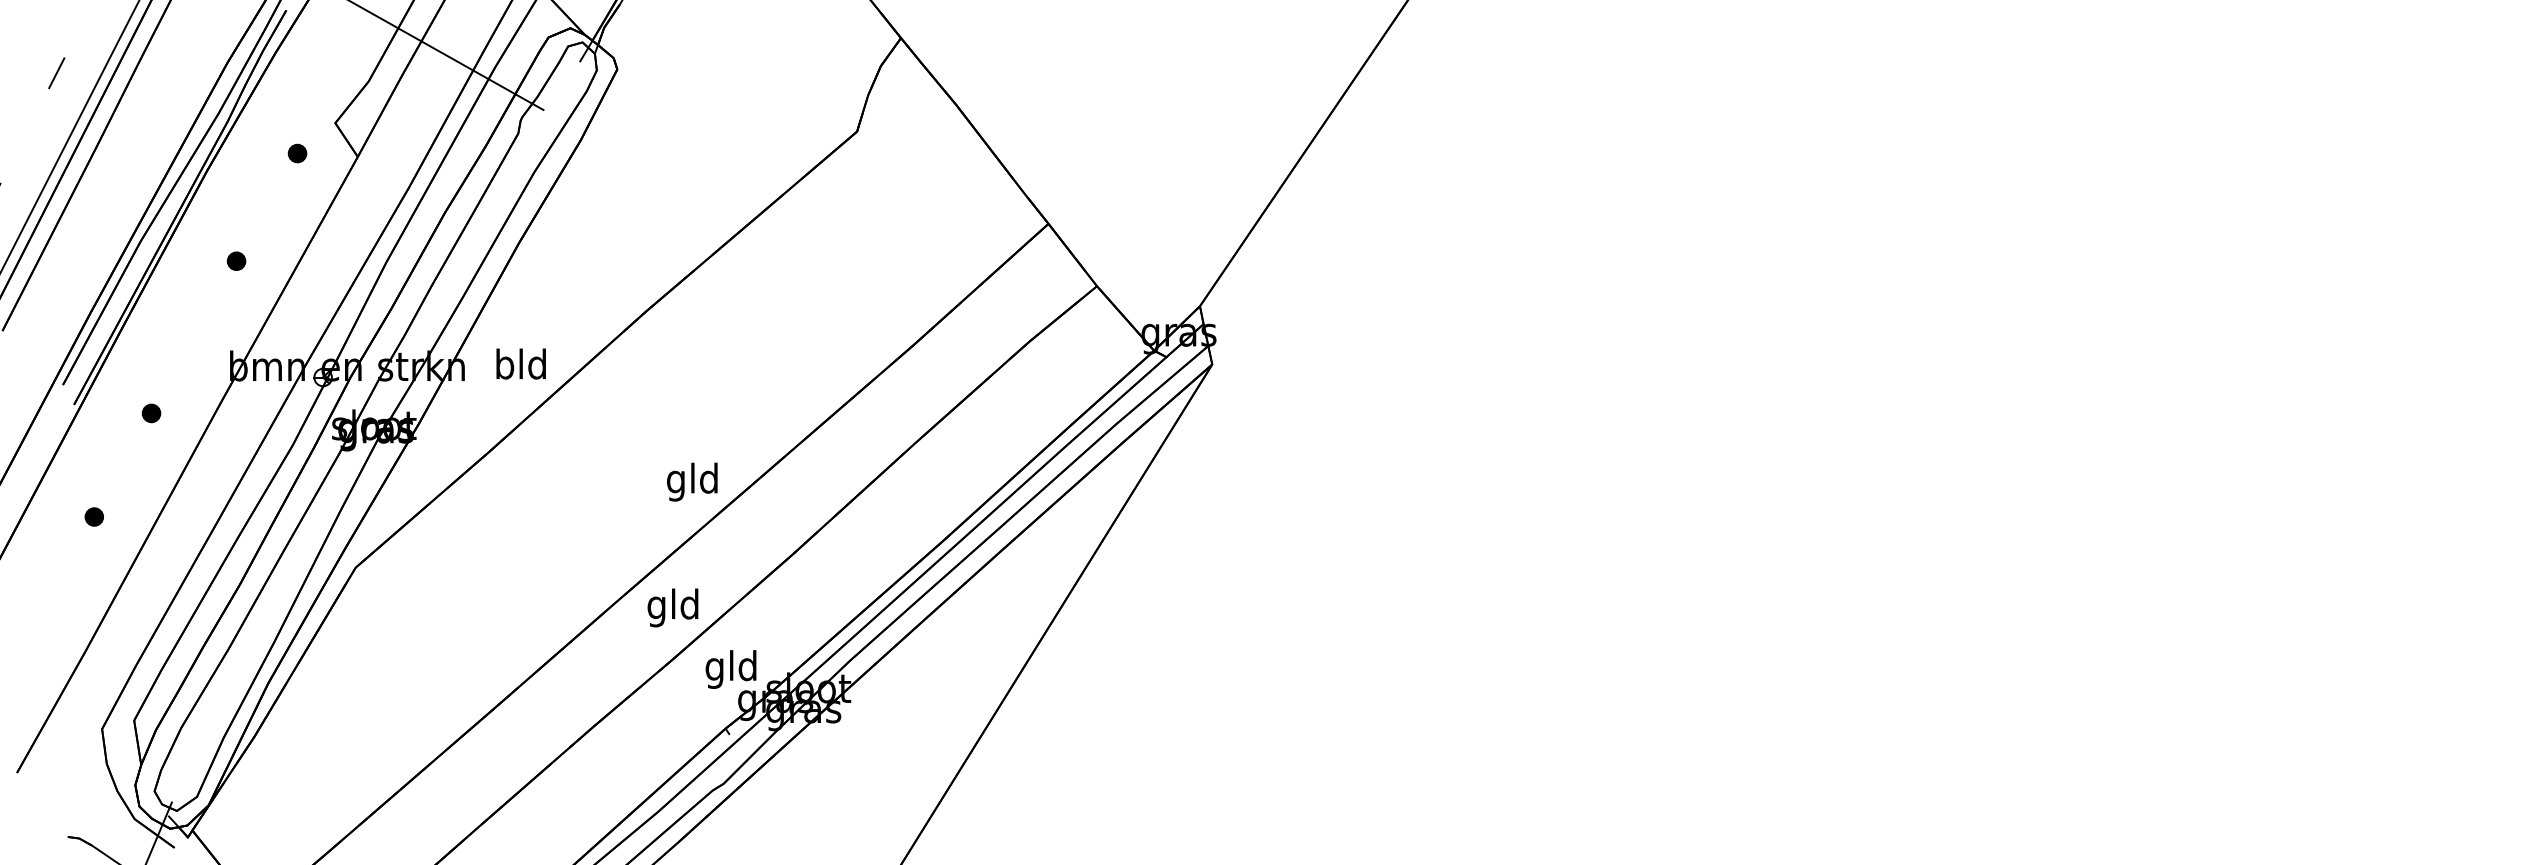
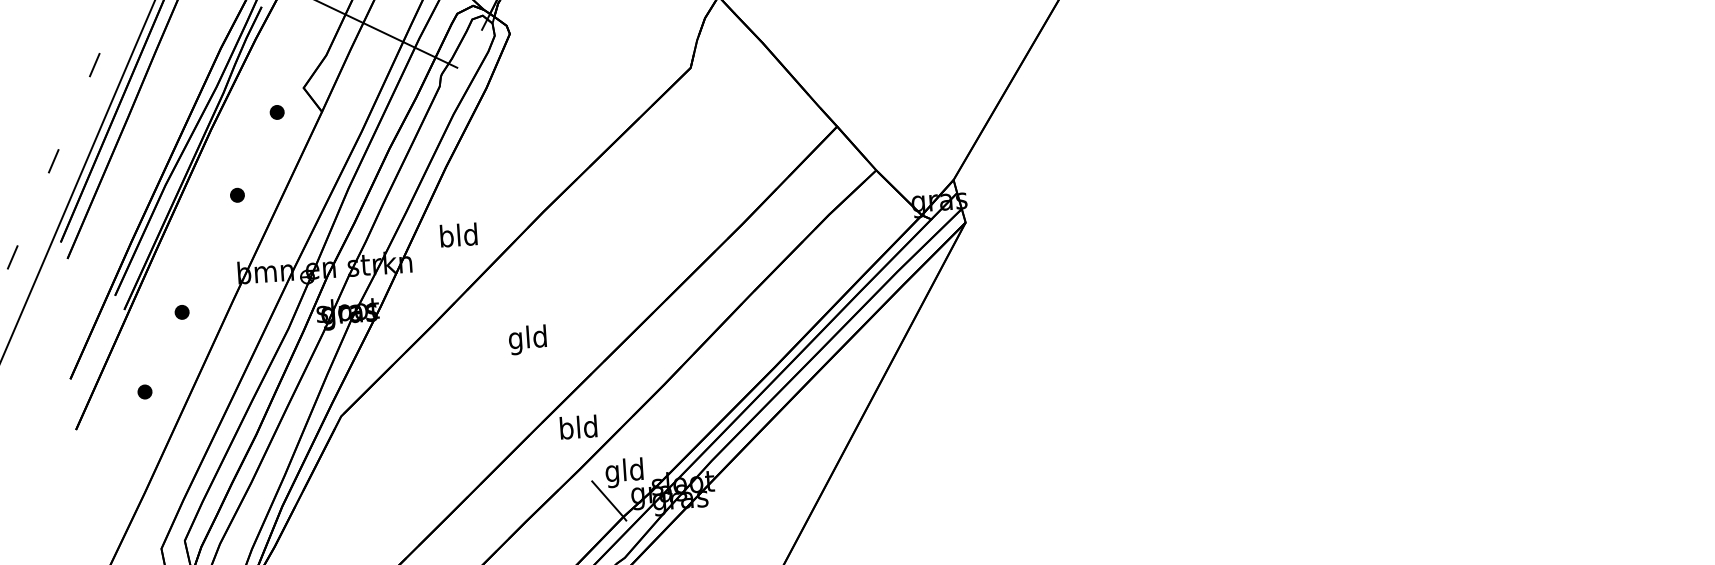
text: (520, 363) -> (458, 234), moved
text: (692, 481) -> (527, 339), moved
text: (656, 607) -> (566, 430), gld -> bld
line: (705, 702) -> (607, 498), added

